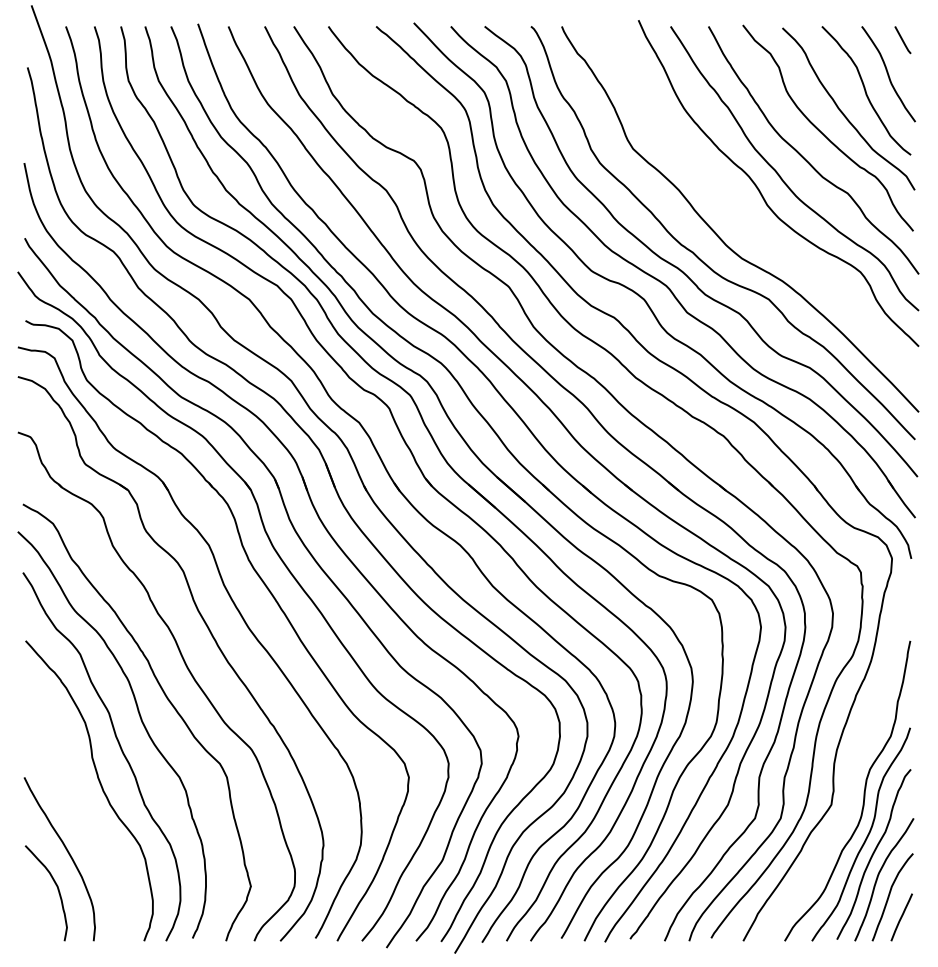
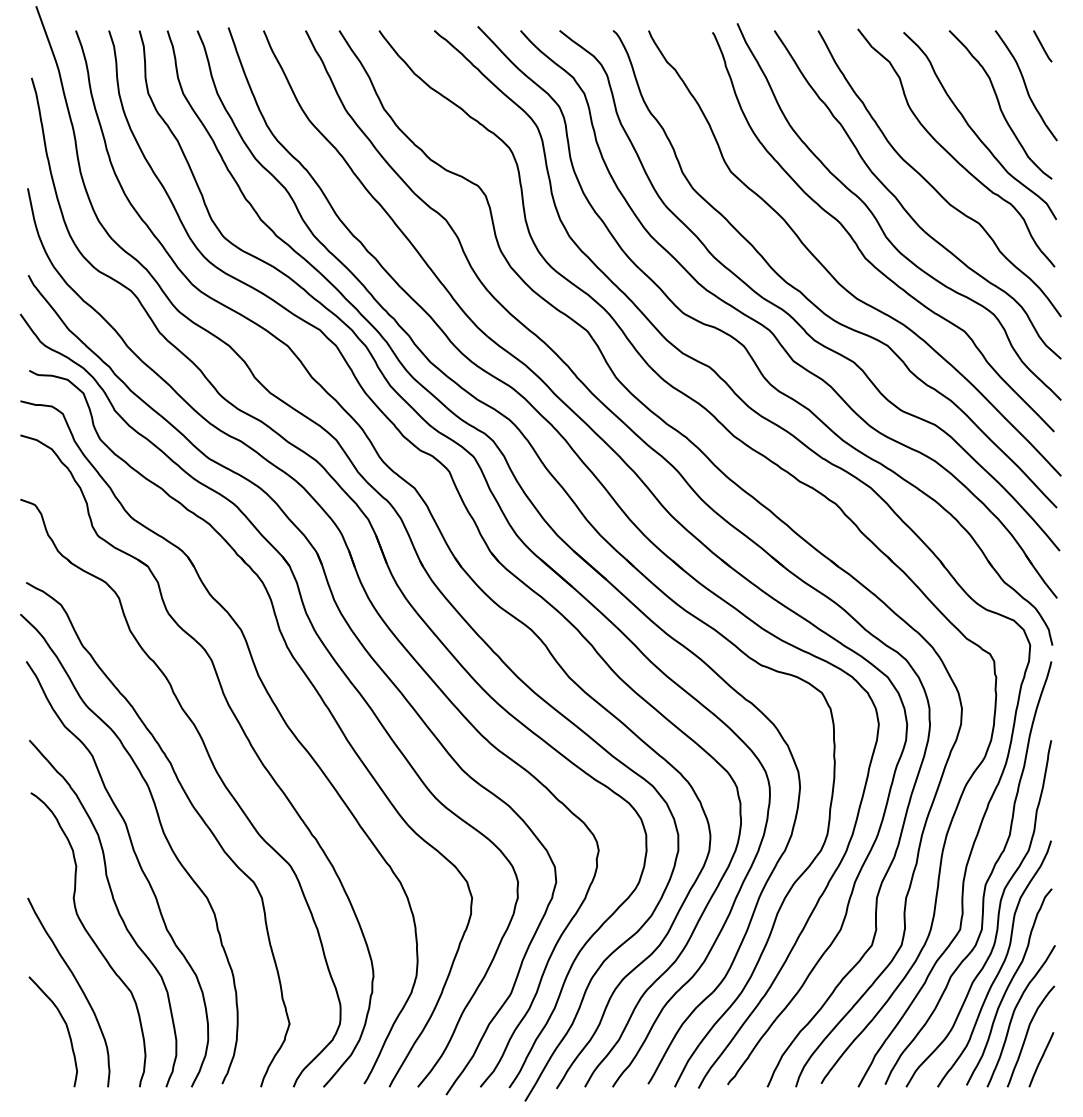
curve: (742, 210) -> (857, 243), added
curve: (853, 763) -> (985, 881), added
curve: (77, 811) -> (89, 937), added

